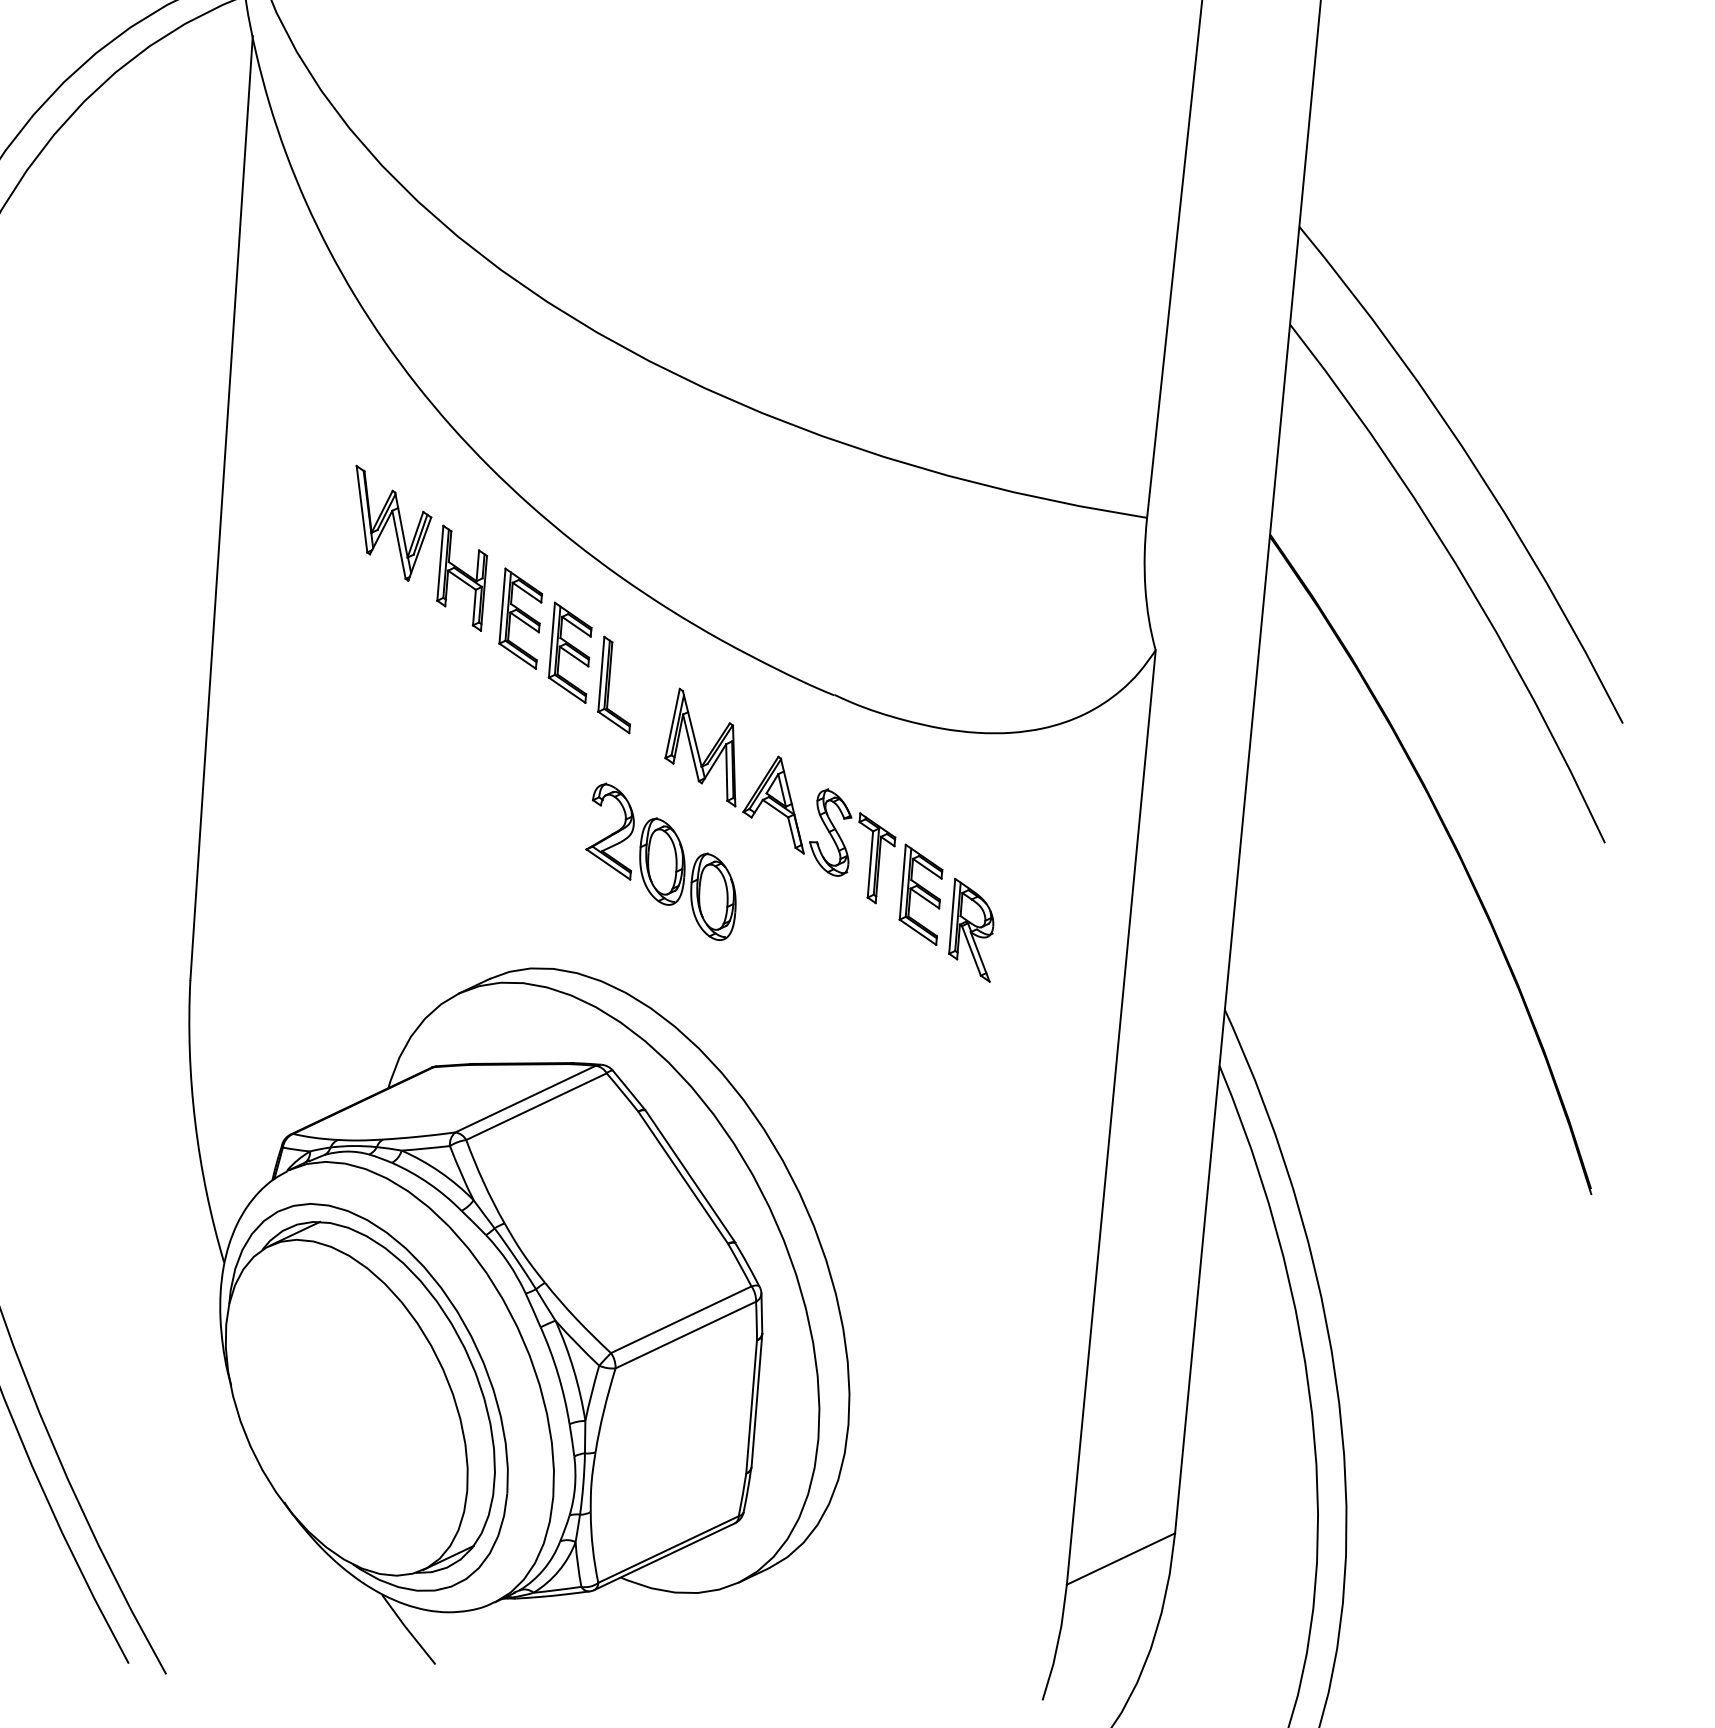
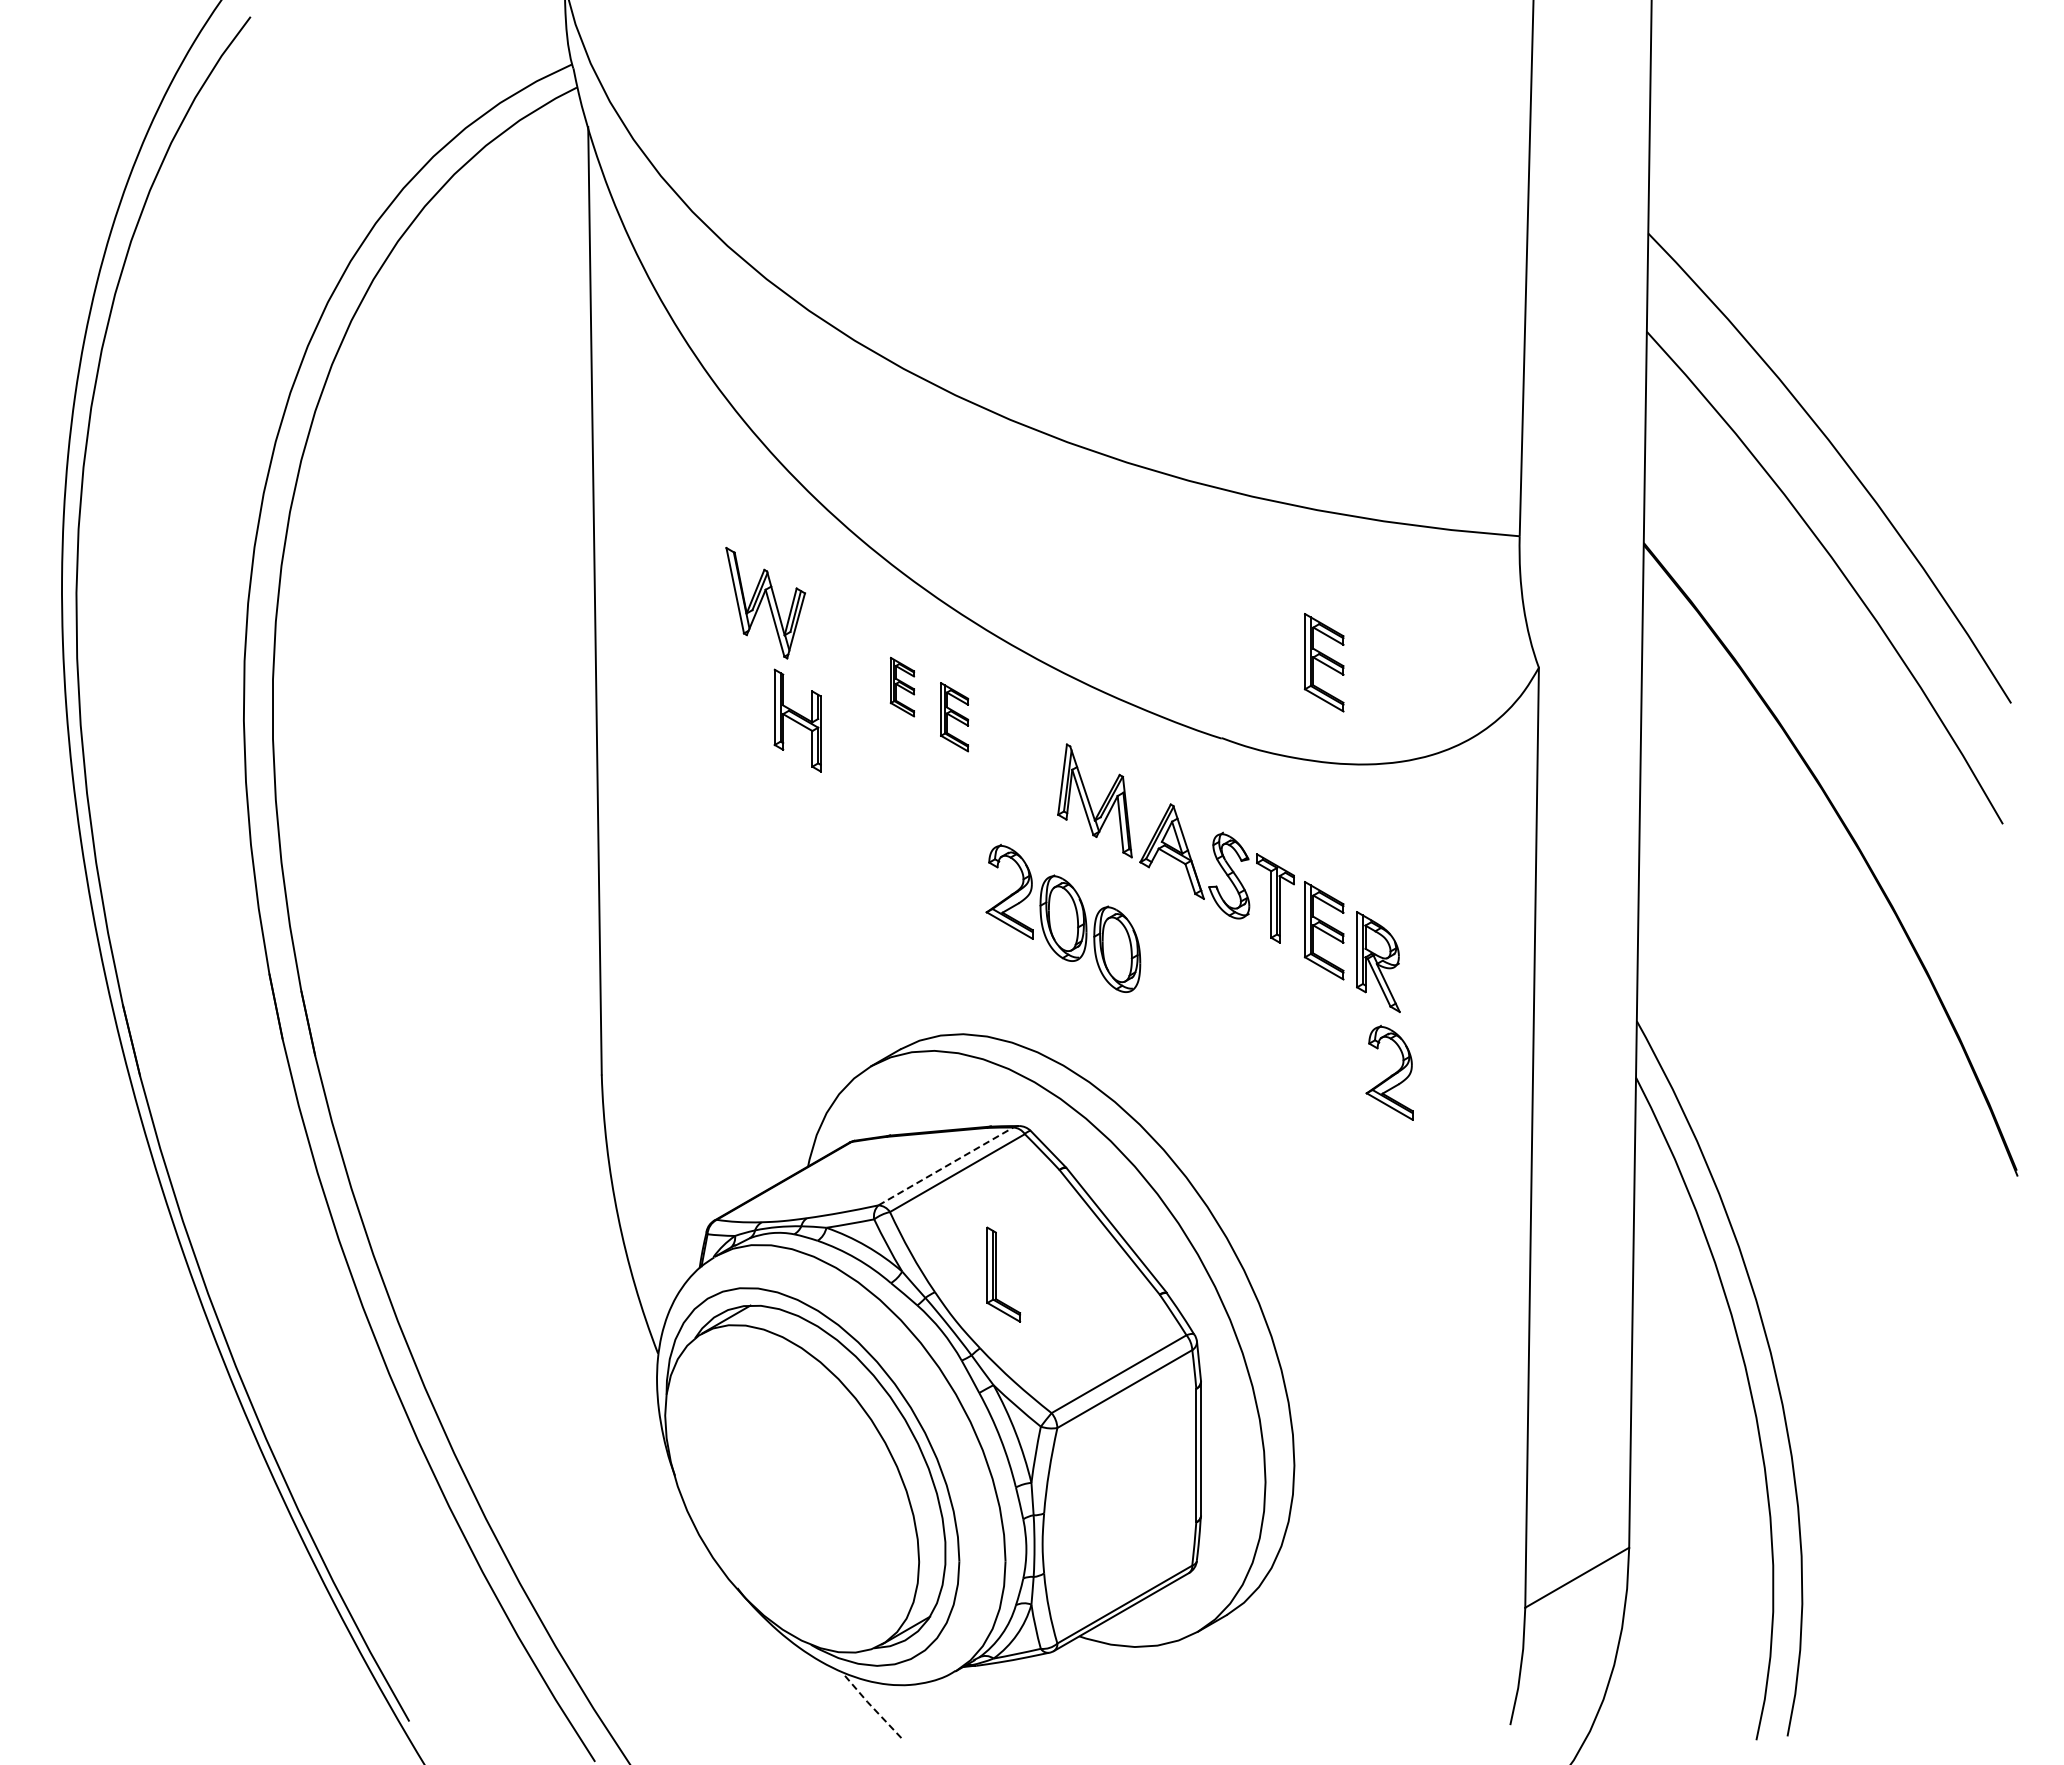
part: (461, 578) -> (797, 720), moved
part: (520, 617) -> (902, 686), size x0.6
part: (941, 627) -> (1323, 662), added
part: (570, 651) -> (954, 716), size x0.7
part: (609, 684) -> (996, 1274), moved
part: (974, 1041) -> (1389, 1072), added
line: (525, 1099) -> (945, 1166), solid -> dashed
line: (407, 1629) -> (870, 1705), solid -> dashed

